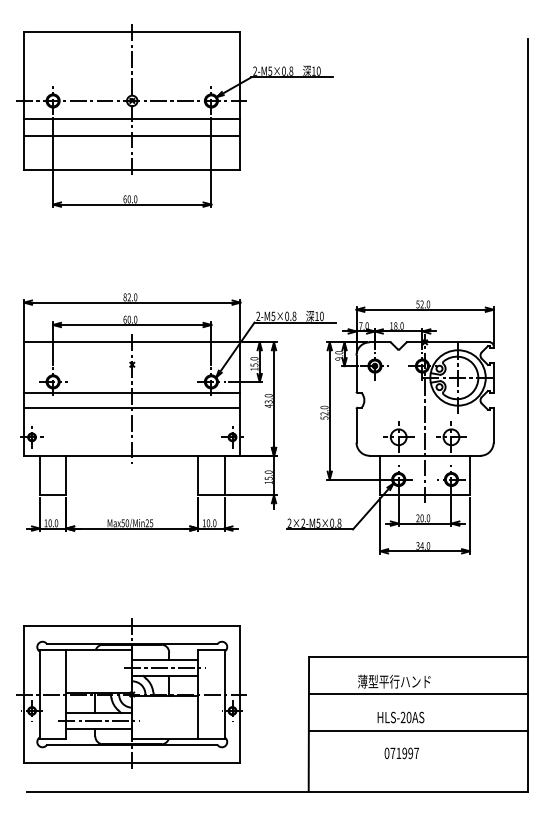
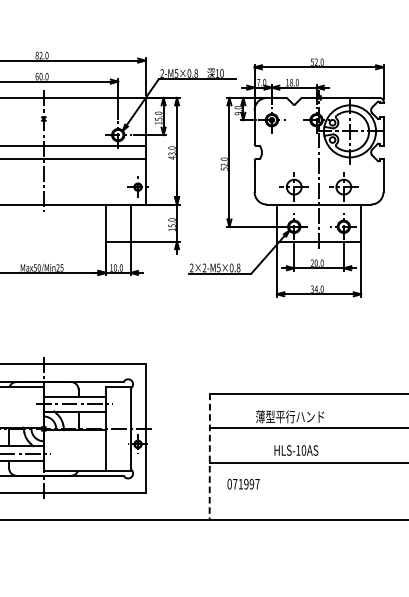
text: (402, 716) -> (297, 449), HLS-20AS -> HLS-10AS
line: (308, 724) -> (209, 457), solid -> dashed
text: (401, 753) -> (243, 484), moved

